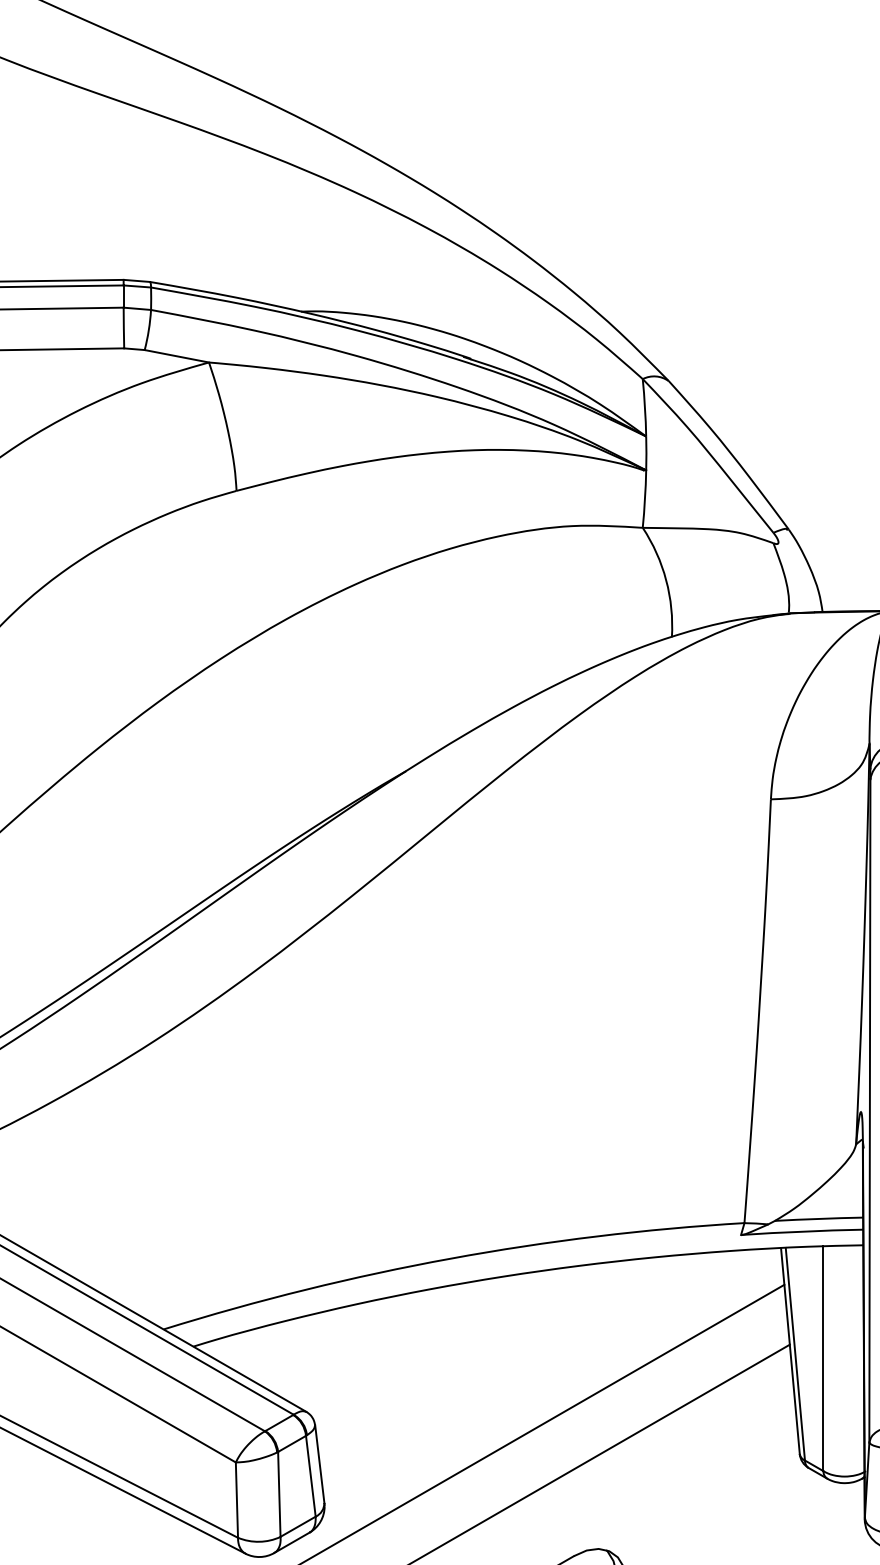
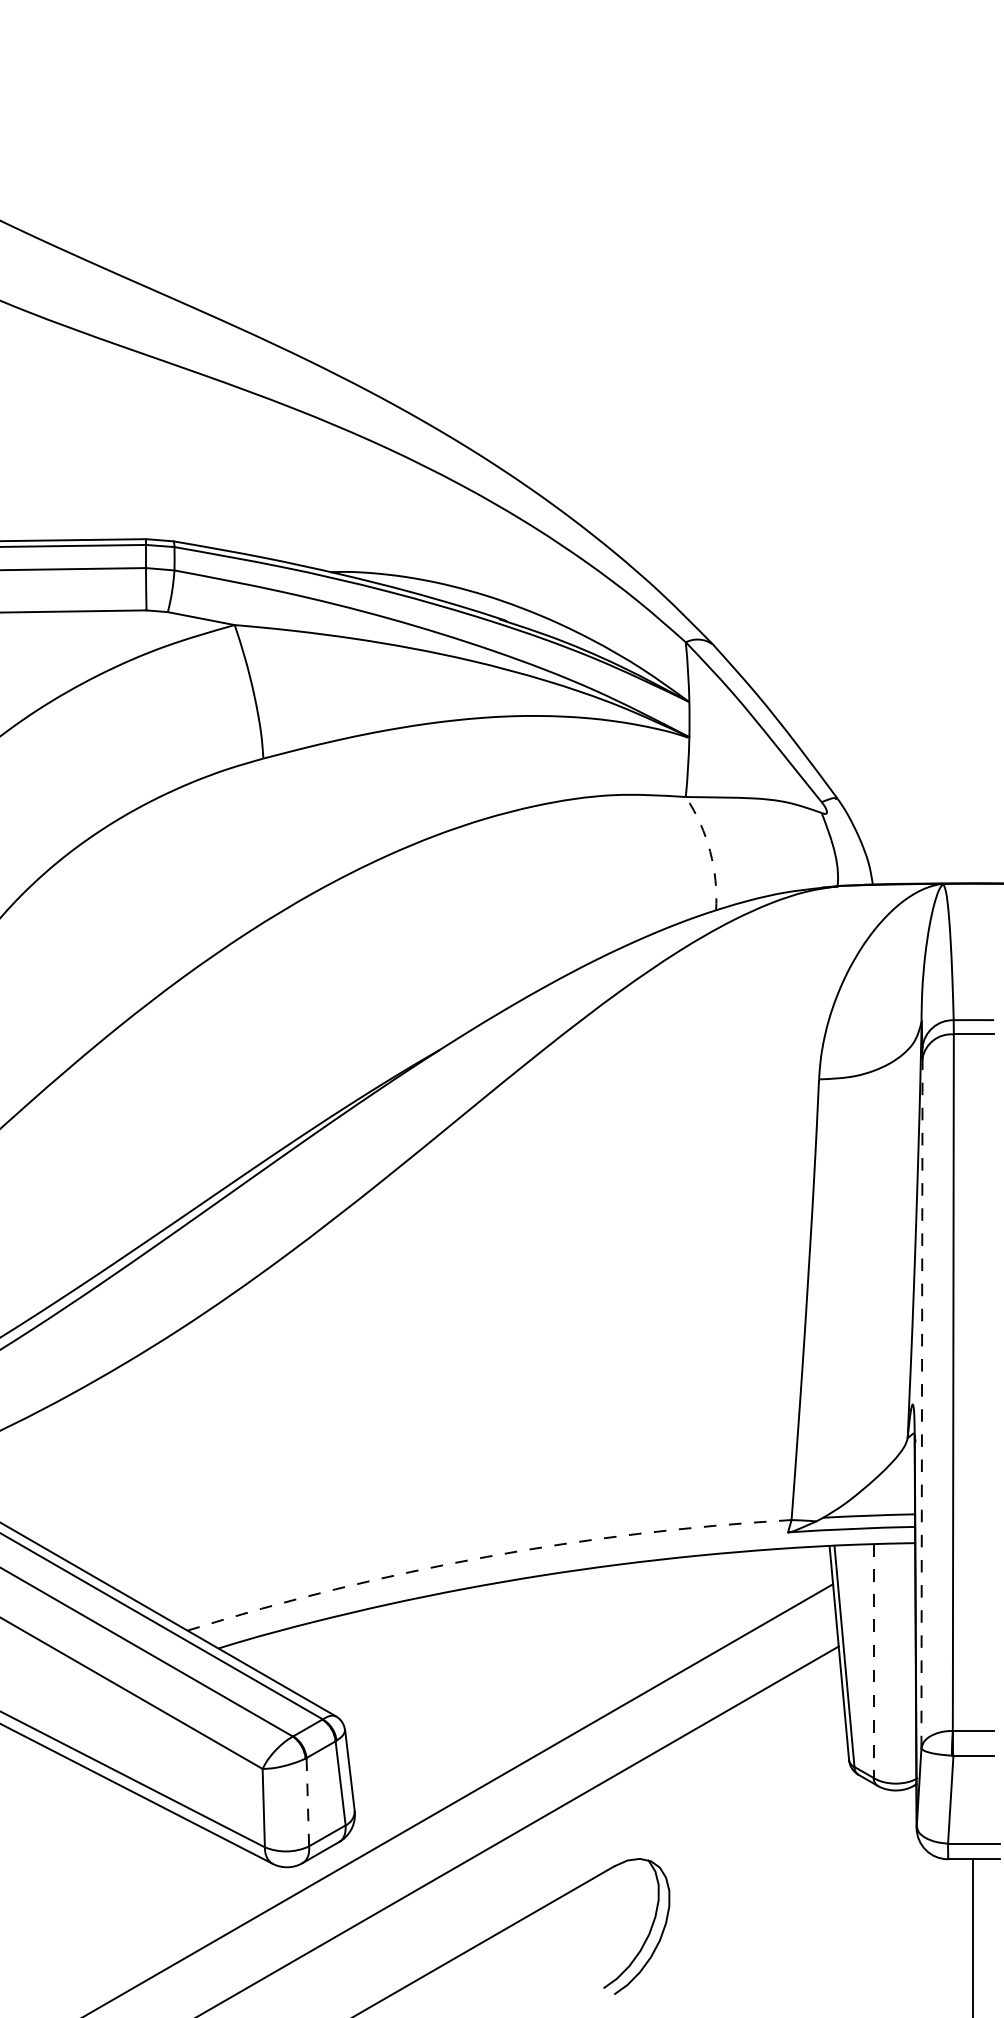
arc: (666, 580) -> (710, 851), solid -> dashed
line: (869, 1111) -> (921, 1403), solid -> dashed
arc: (451, 1259) -> (486, 1557), solid -> dashed
line: (823, 1359) -> (873, 1661), solid -> dashed
line: (278, 1493) -> (307, 1801), solid -> dashed

